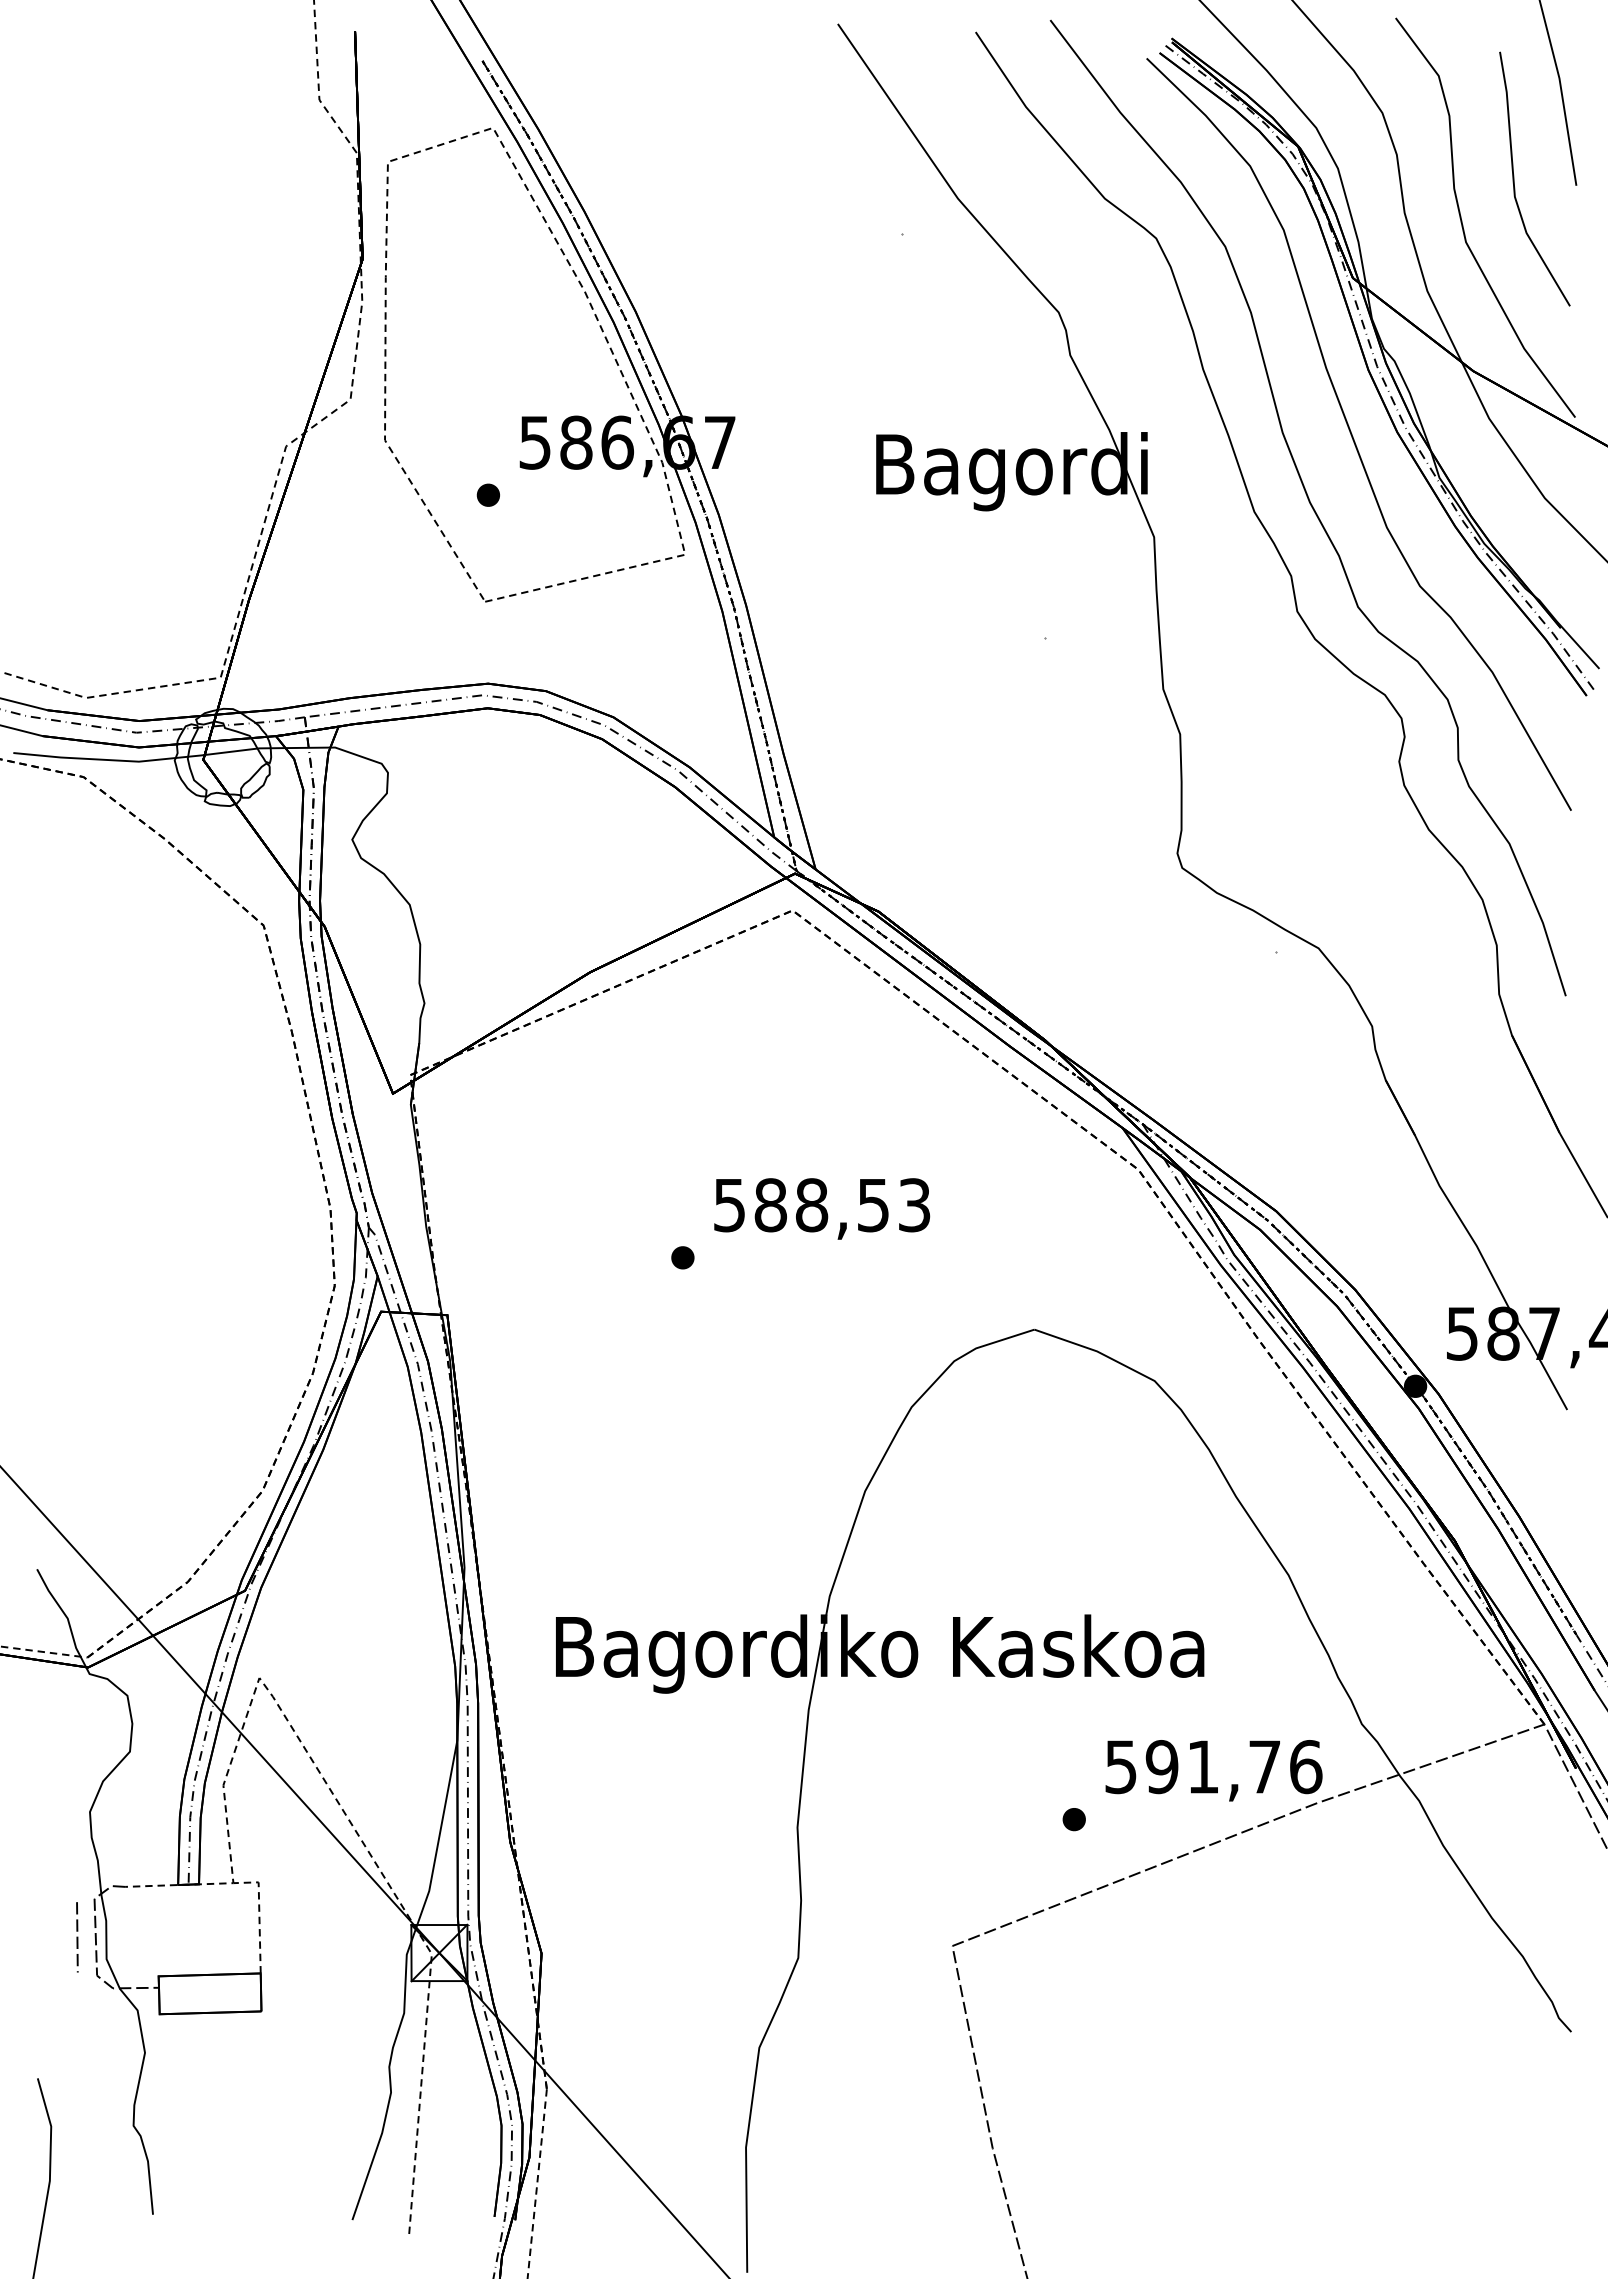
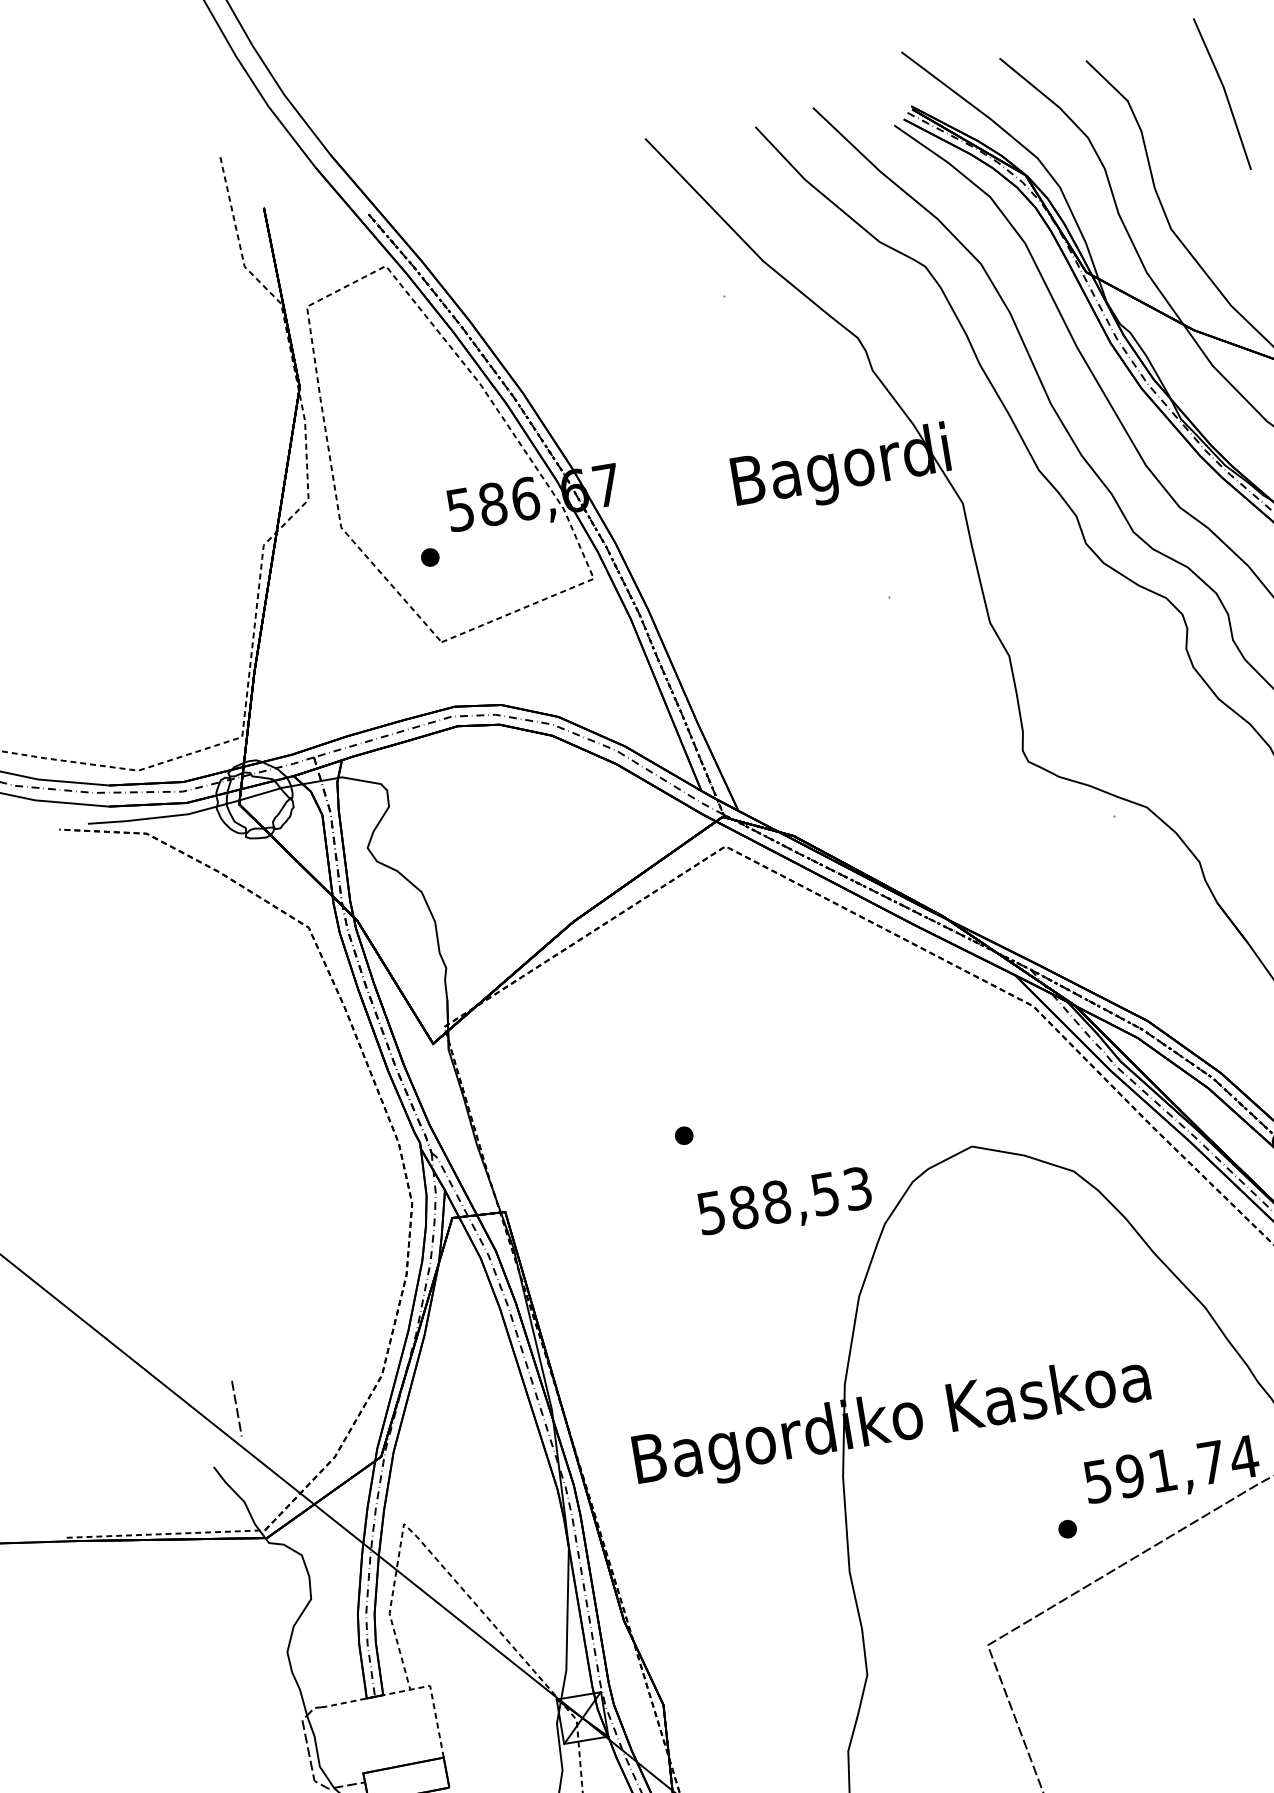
line: (1514, 178) -> (1201, 172), removed
text: (822, 1208) -> (785, 1203), moved
text: (1305, 1767) -> (1243, 1457), 591,76 -> 591,74
line: (77, 1937) -> (236, 1408), moved

